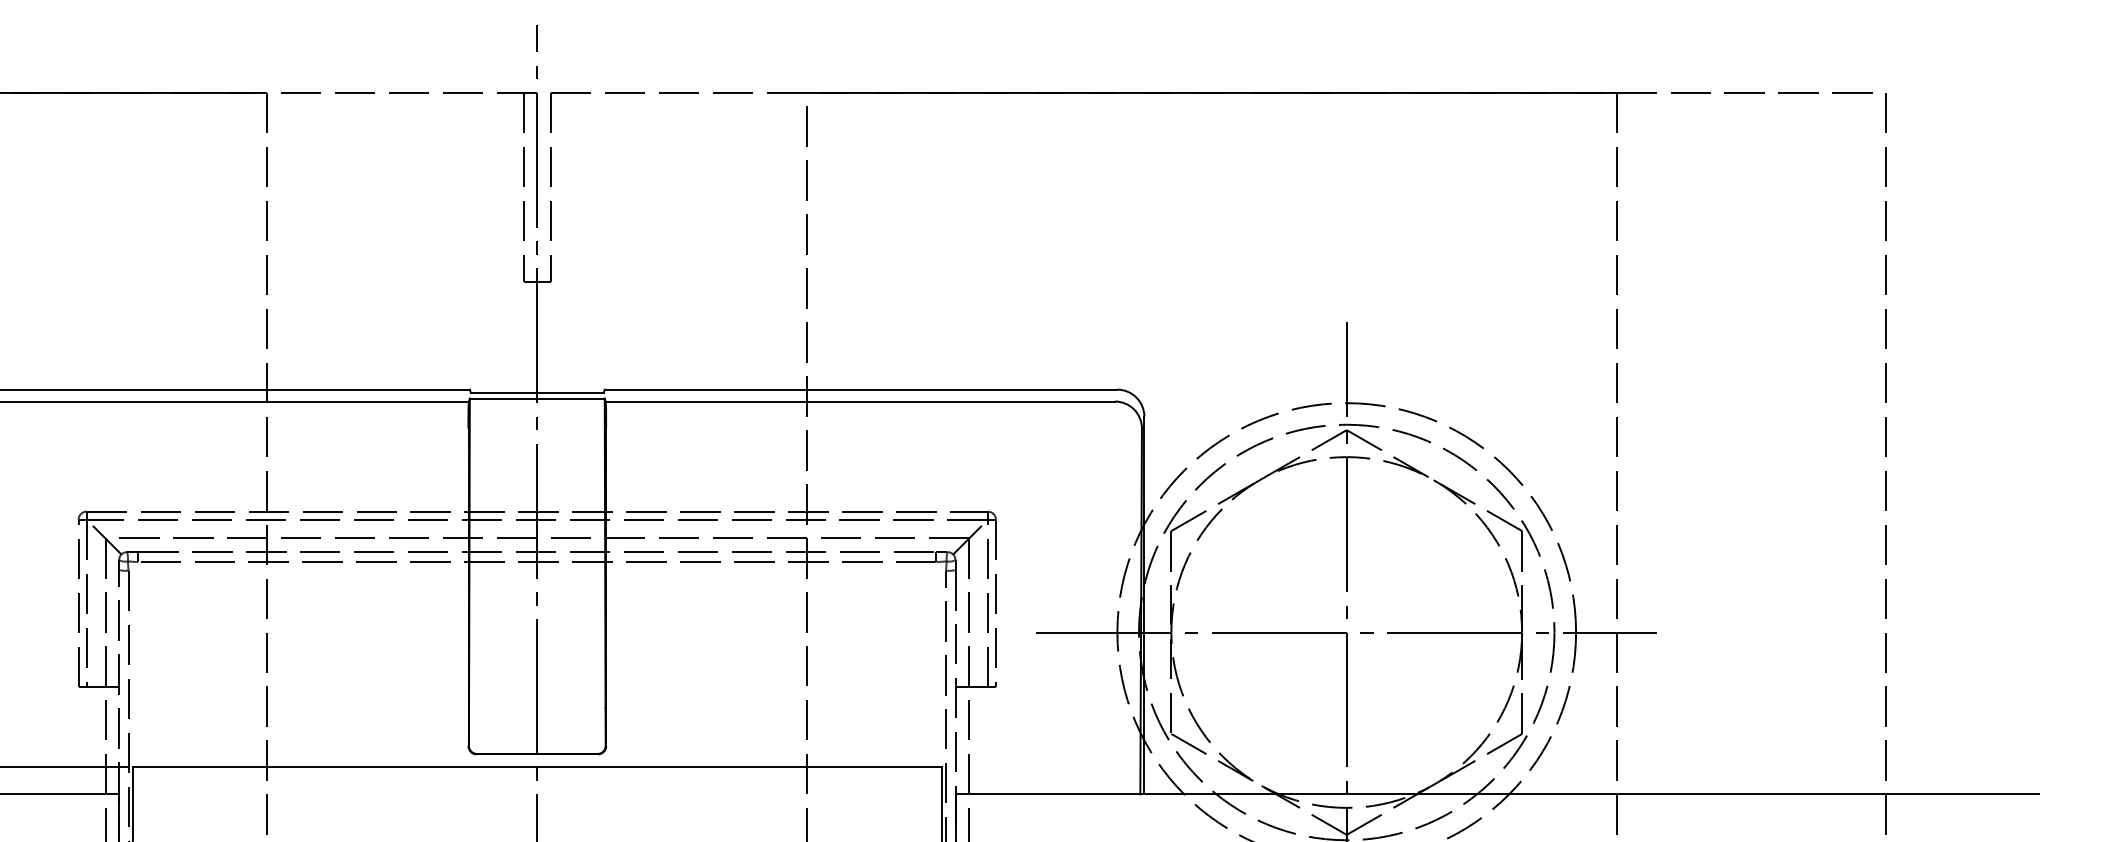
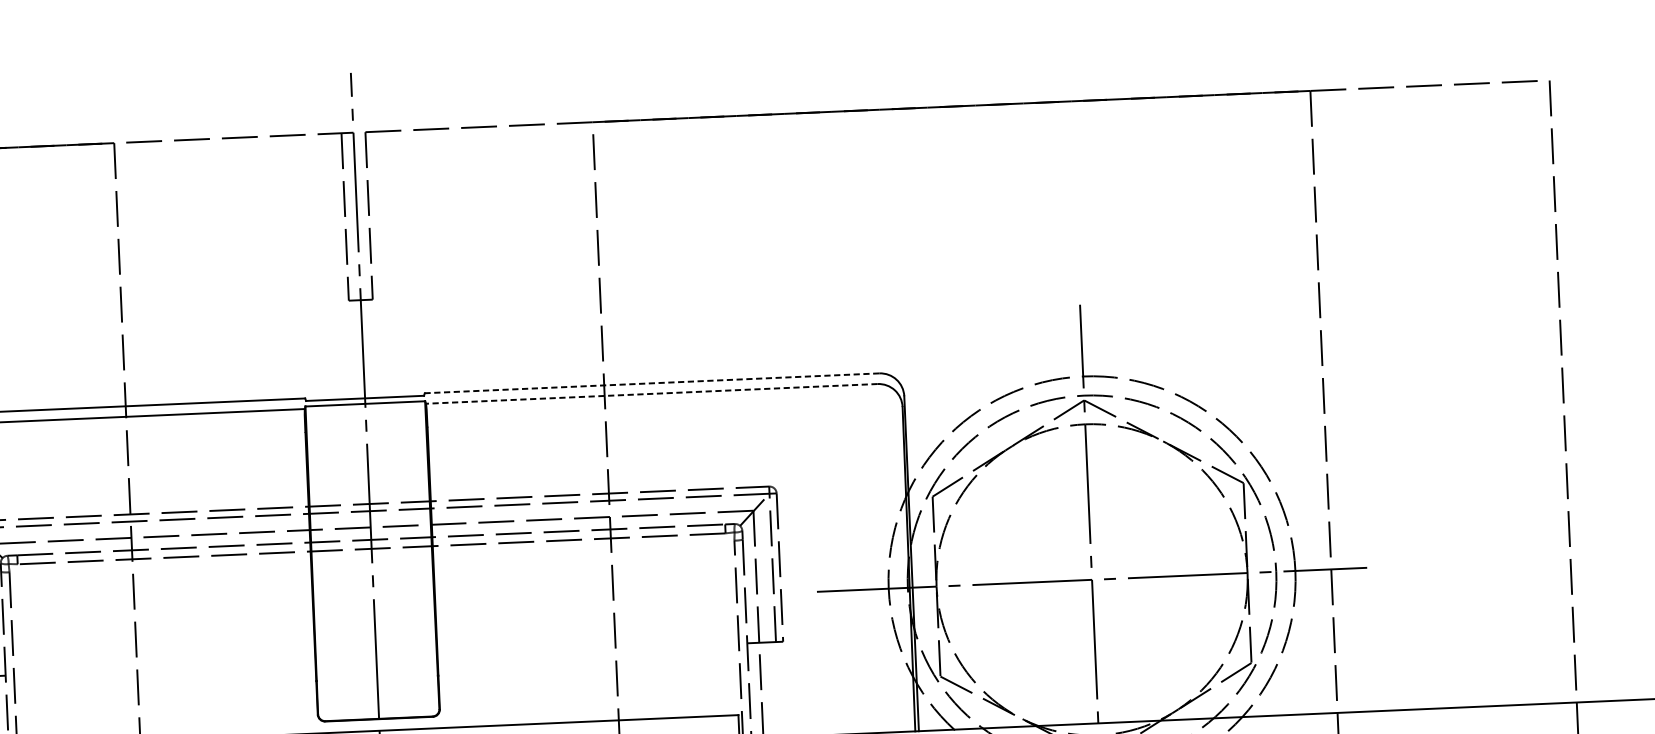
line: (860, 389) -> (651, 383), solid -> dashed
line: (860, 401) -> (651, 393), solid -> dashed

